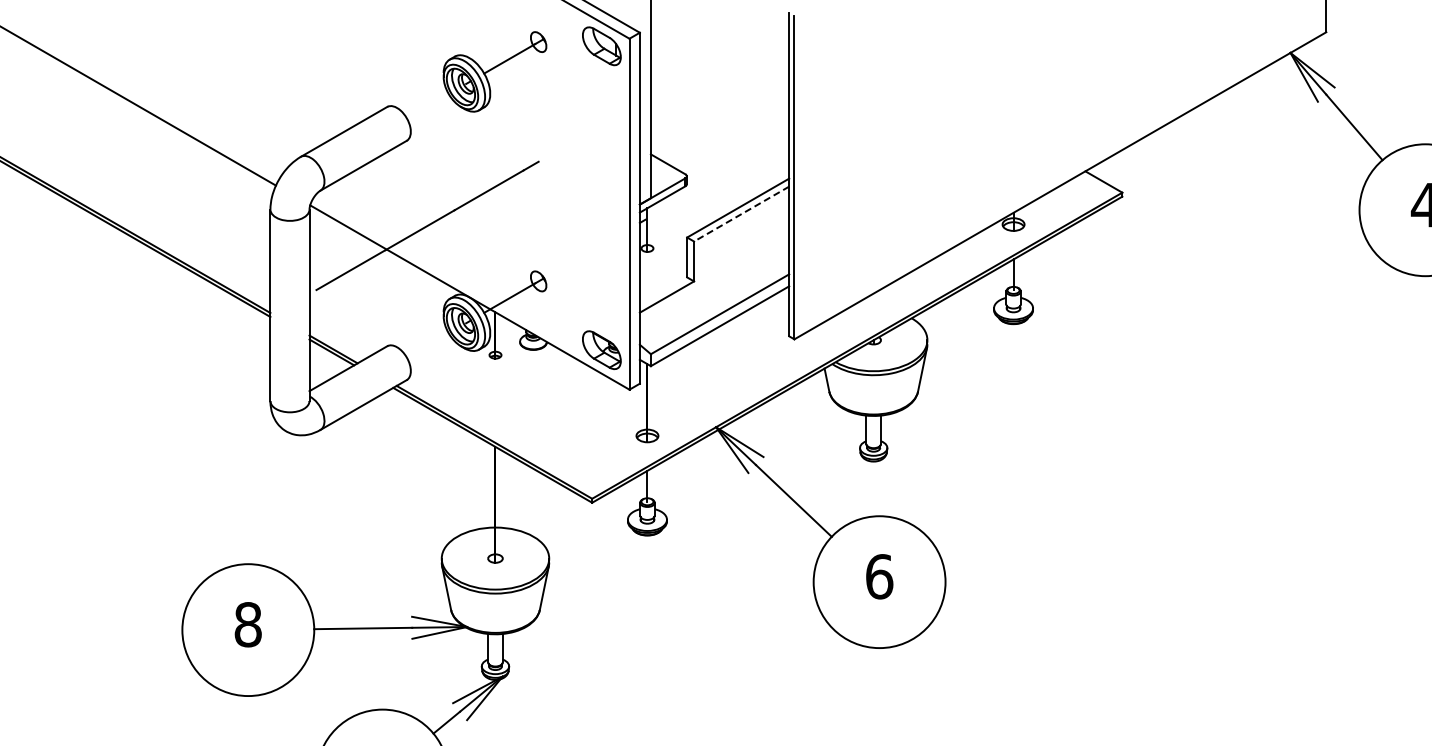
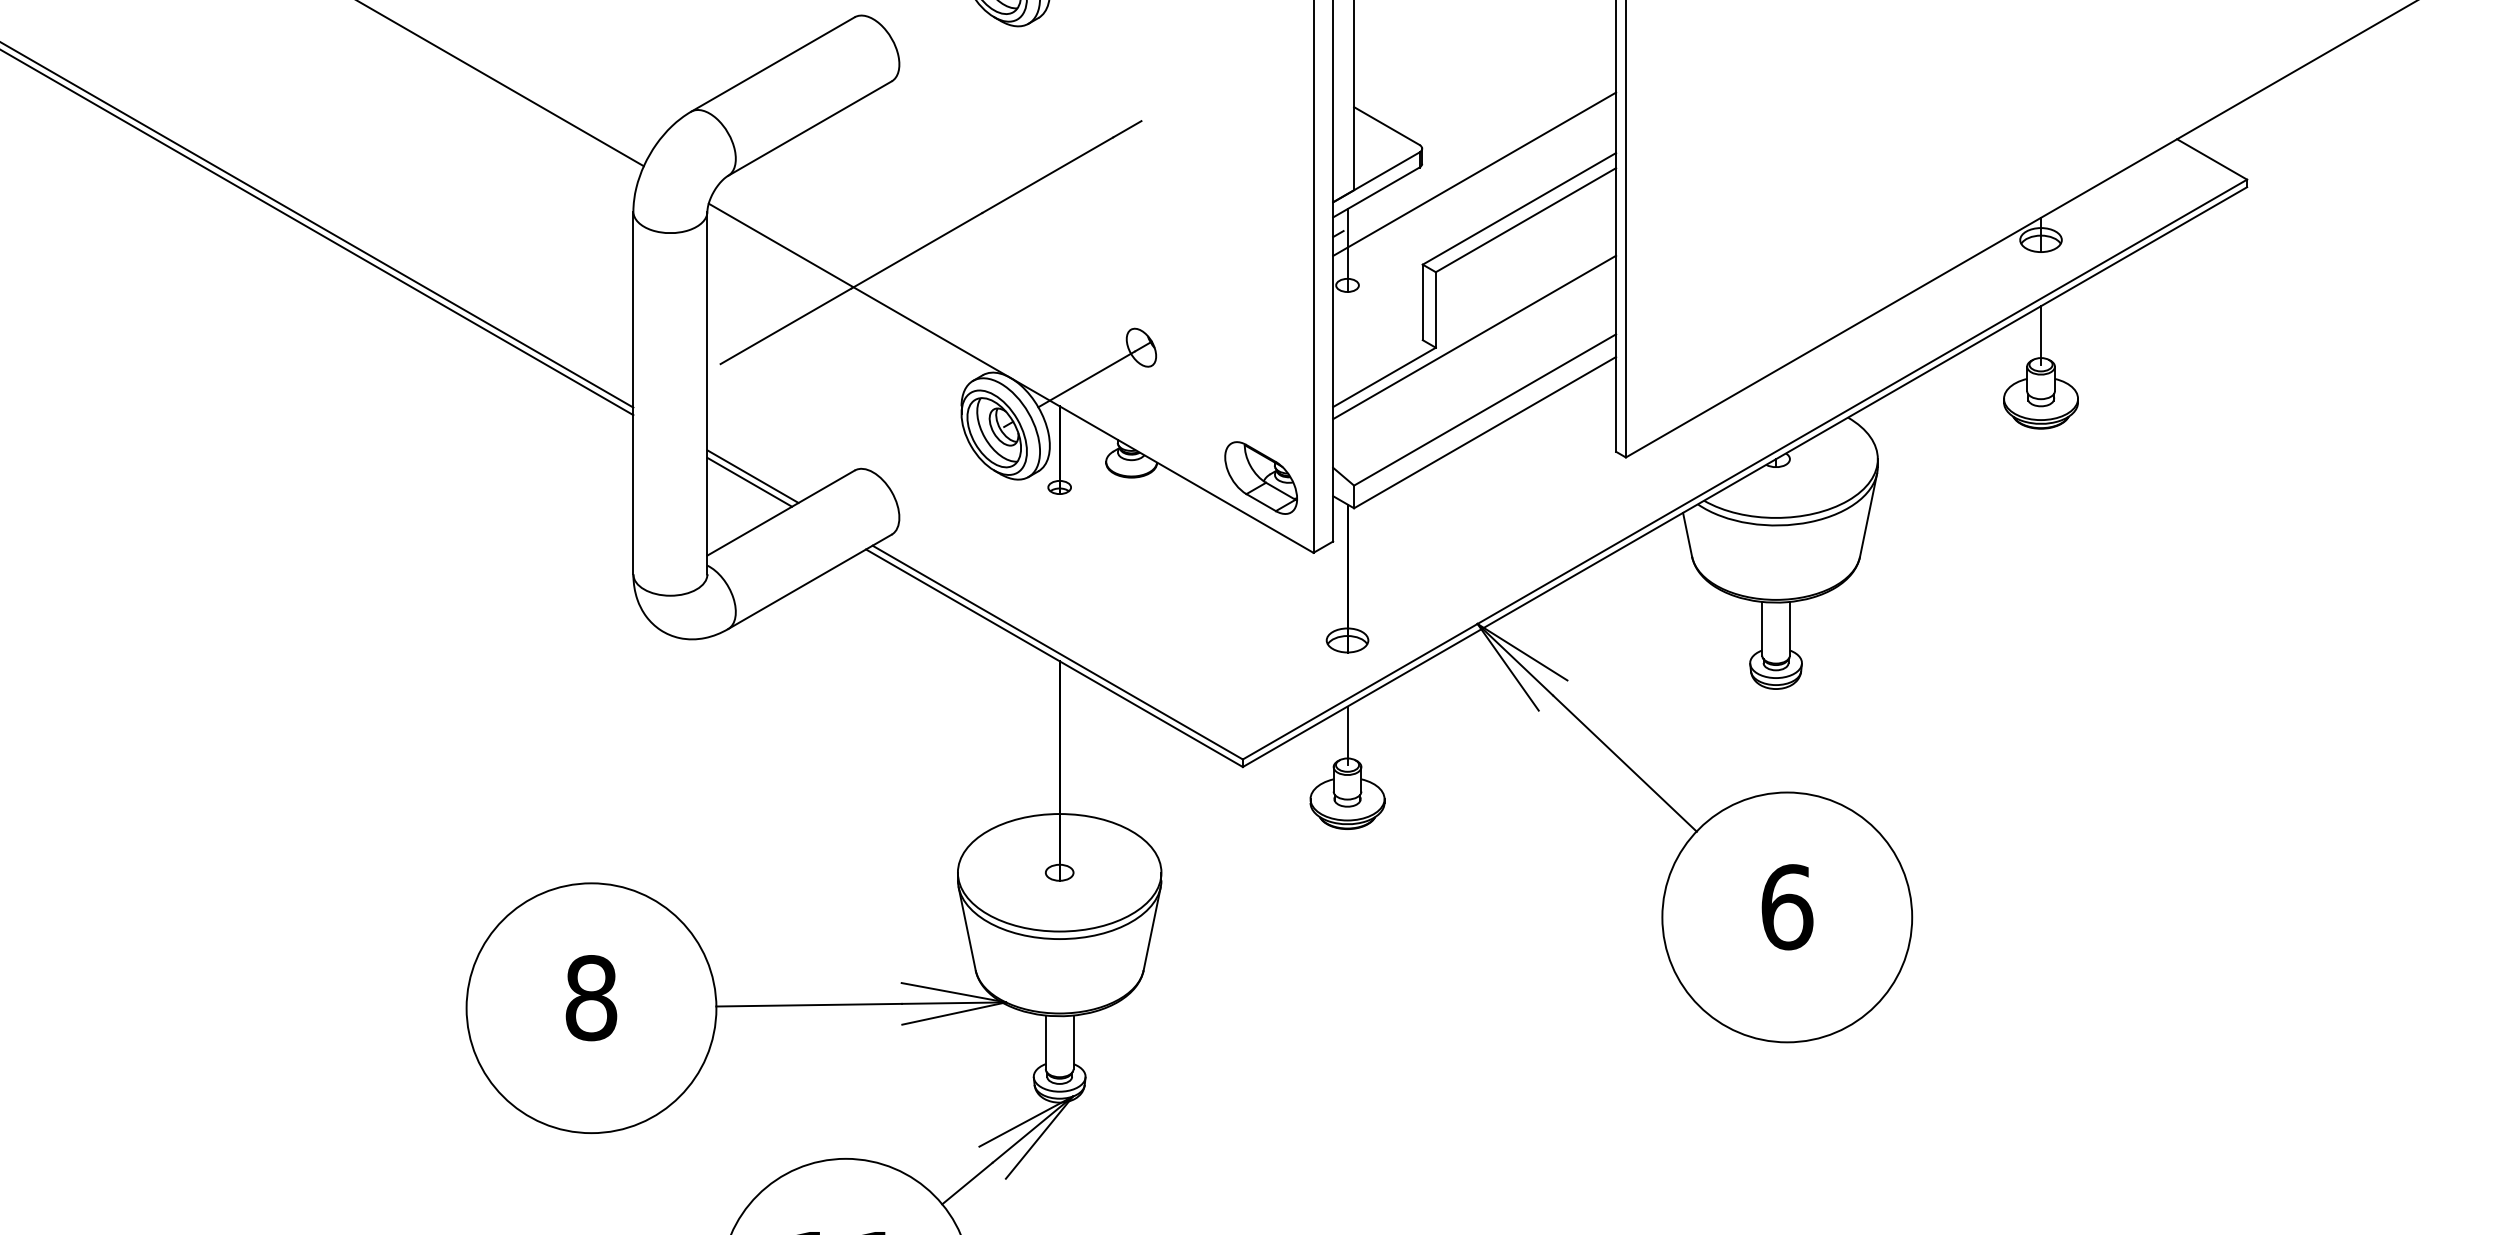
line: (714, 189) -> (1474, 173), added
line: (741, 214) -> (1525, 220), dashed -> solid
line: (714, 275) -> (1474, 336), added

